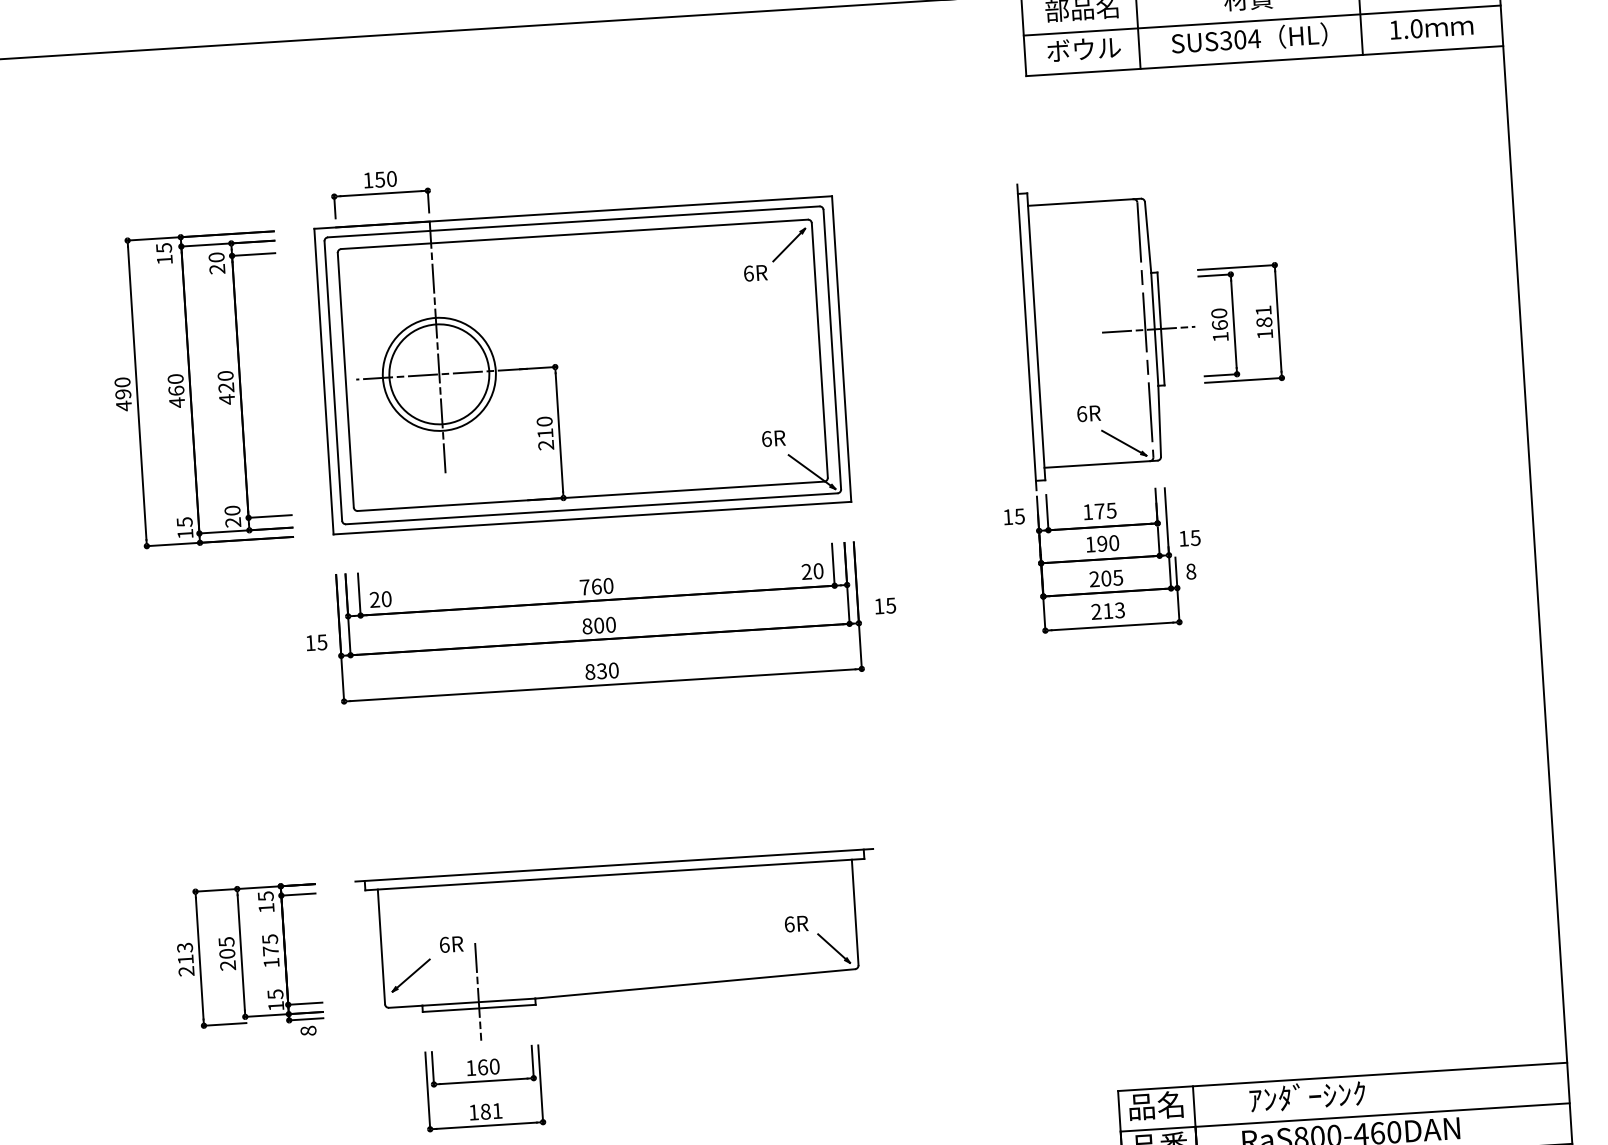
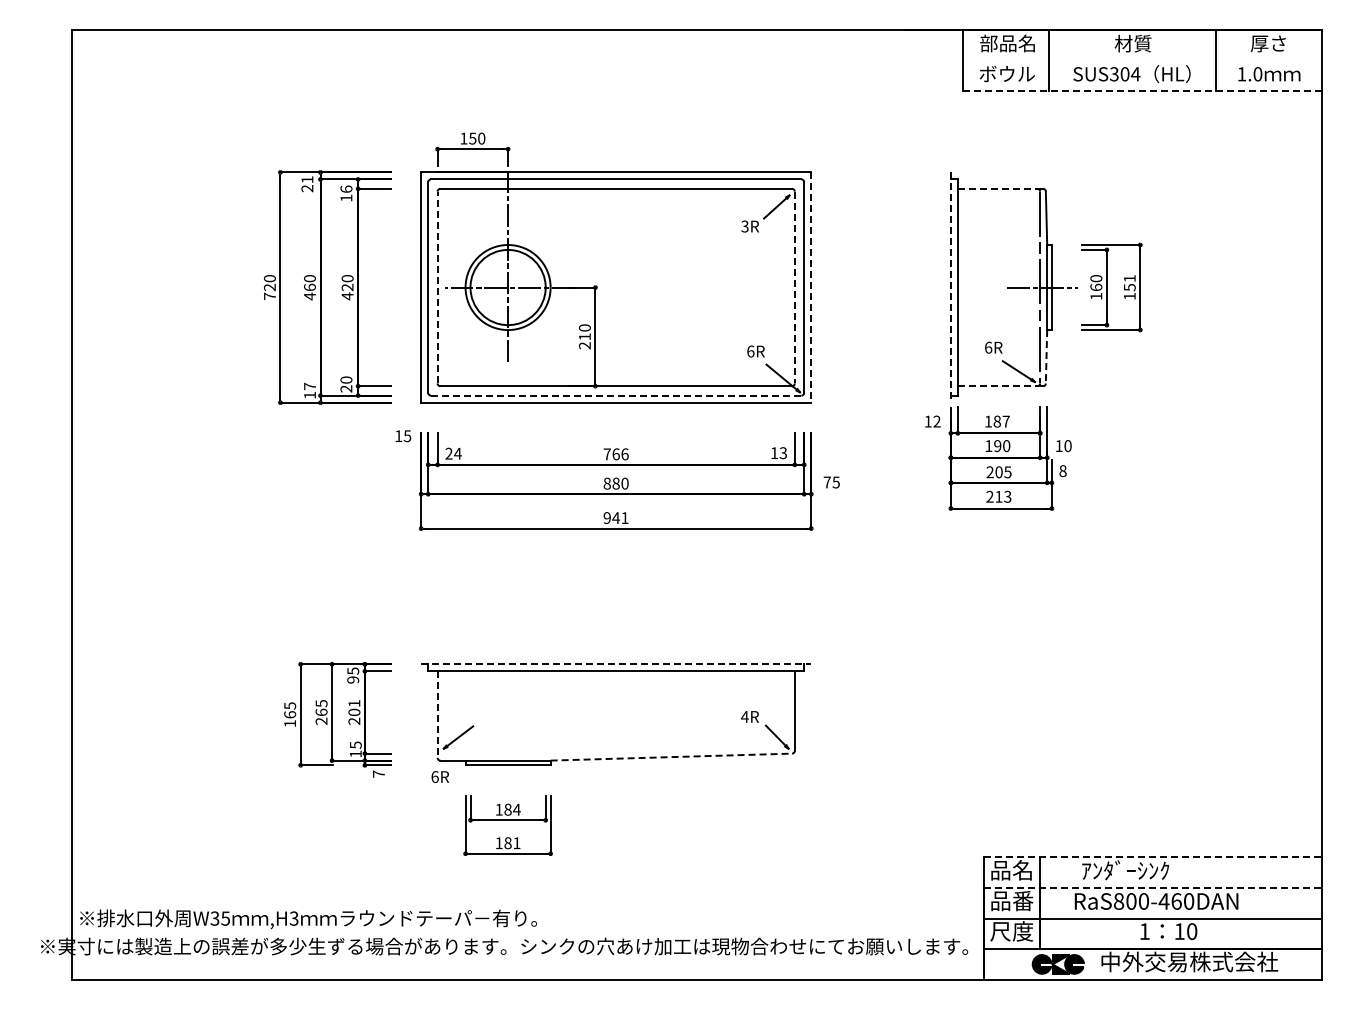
line: (1262, 20) -> (1142, 60), removed
line: (1264, 61) -> (1142, 91), solid -> dashed
line: (1080, 202) -> (997, 188), solid -> dashed
text: (164, 254) -> (307, 184), 15 -> 21
text: (217, 263) -> (346, 193), 20 -> 16
text: (747, 273) -> (744, 226), 6R -> 3R
text: (1264, 322) -> (1129, 287), 181 -> 151
line: (1026, 338) -> (950, 288), solid -> dashed
line: (819, 350) -> (794, 287), solid -> dashed
line: (842, 350) -> (811, 288), solid -> dashed
line: (345, 380) -> (437, 287), solid -> dashed
text: (123, 399) -> (269, 291), 490 -> 720
line: (1159, 420) -> (1046, 356), solid -> dashed
line: (1097, 464) -> (997, 386), solid -> dashed
line: (590, 508) -> (615, 395), solid -> dashed
text: (1105, 510) -> (1001, 421), 175 -> 187
text: (1019, 516) -> (936, 421), 15 -> 12
text: (184, 522) -> (309, 386), 15 -> 17
text: (1194, 537) -> (1067, 445), 15 -> 10
text: (812, 572) -> (778, 453), 20 -> 13
text: (607, 586) -> (624, 454), 760 -> 766
text: (386, 598) -> (457, 453), 20 -> 24
text: (878, 606) -> (826, 482), 15 -> 75
text: (598, 625) -> (615, 483), 800 -> 880
text: (316, 643) -> (403, 436), moved
text: (601, 671) -> (615, 518), 830 -> 941
line: (614, 865) -> (616, 664), solid -> dashed
text: (266, 907) -> (353, 679), 15 -> 95
text: (788, 923) -> (744, 716), 6R -> 4R
text: (450, 943) -> (439, 776), moved
line: (381, 948) -> (437, 715), solid -> dashed
text: (271, 951) -> (354, 712), 175 -> 201
text: (227, 952) -> (321, 711), 205 -> 265
text: (186, 959) -> (290, 714), 213 -> 165
line: (695, 984) -> (671, 757), solid -> dashed
line: (478, 991) -> (508, 752), removed
text: (307, 1030) -> (378, 773), 8 -> 7
text: (488, 1066) -> (512, 809), 160 -> 184
line: (1343, 1076) -> (1153, 857), solid -> dashed
line: (1346, 1118) -> (1153, 888), solid -> dashed

